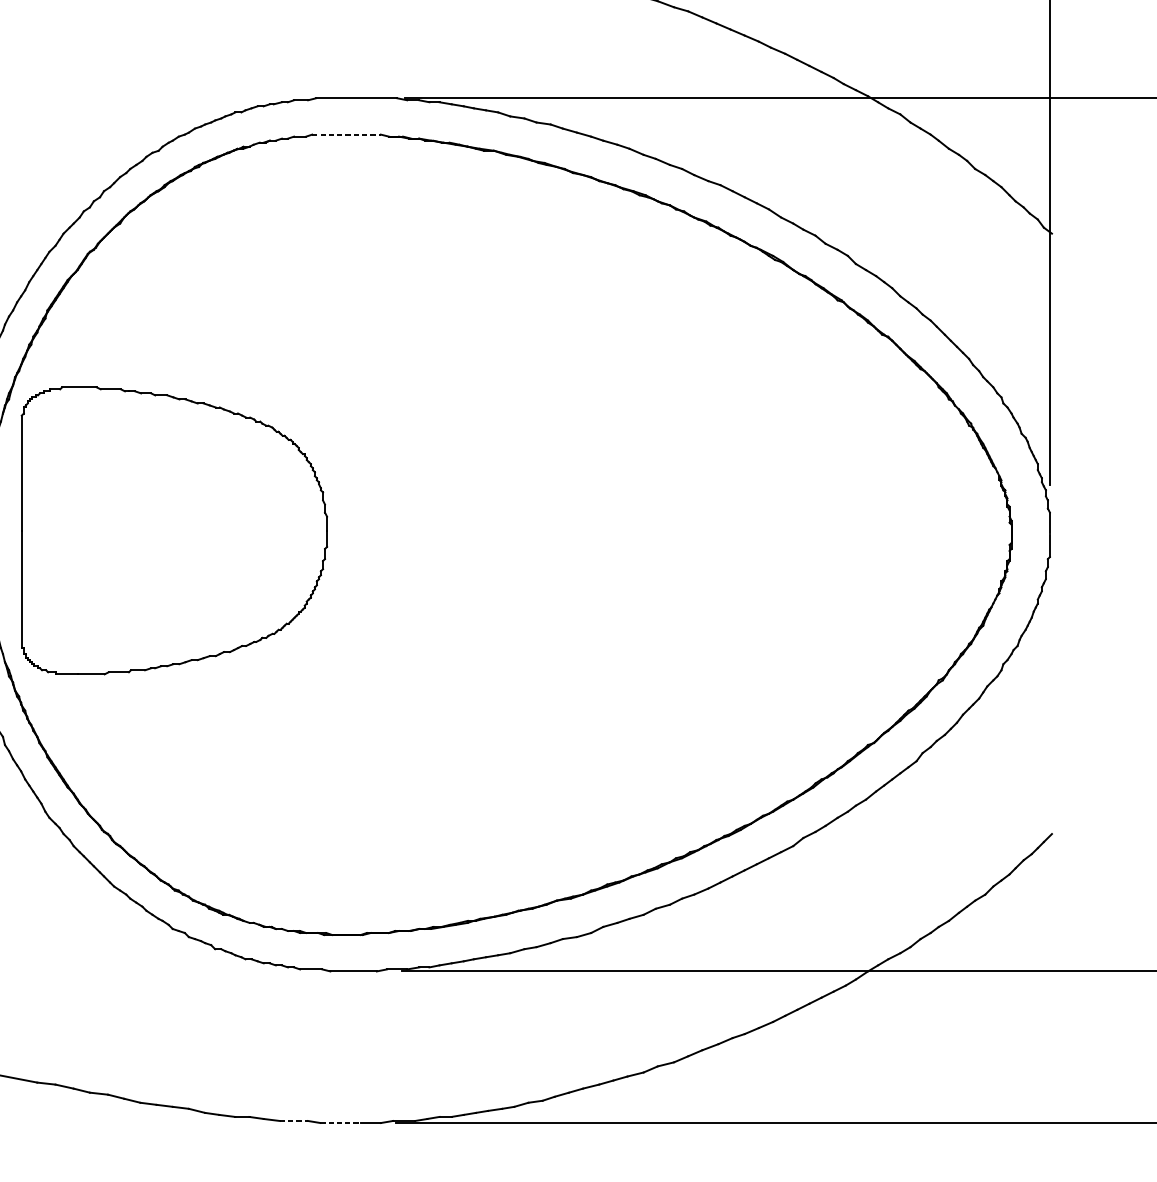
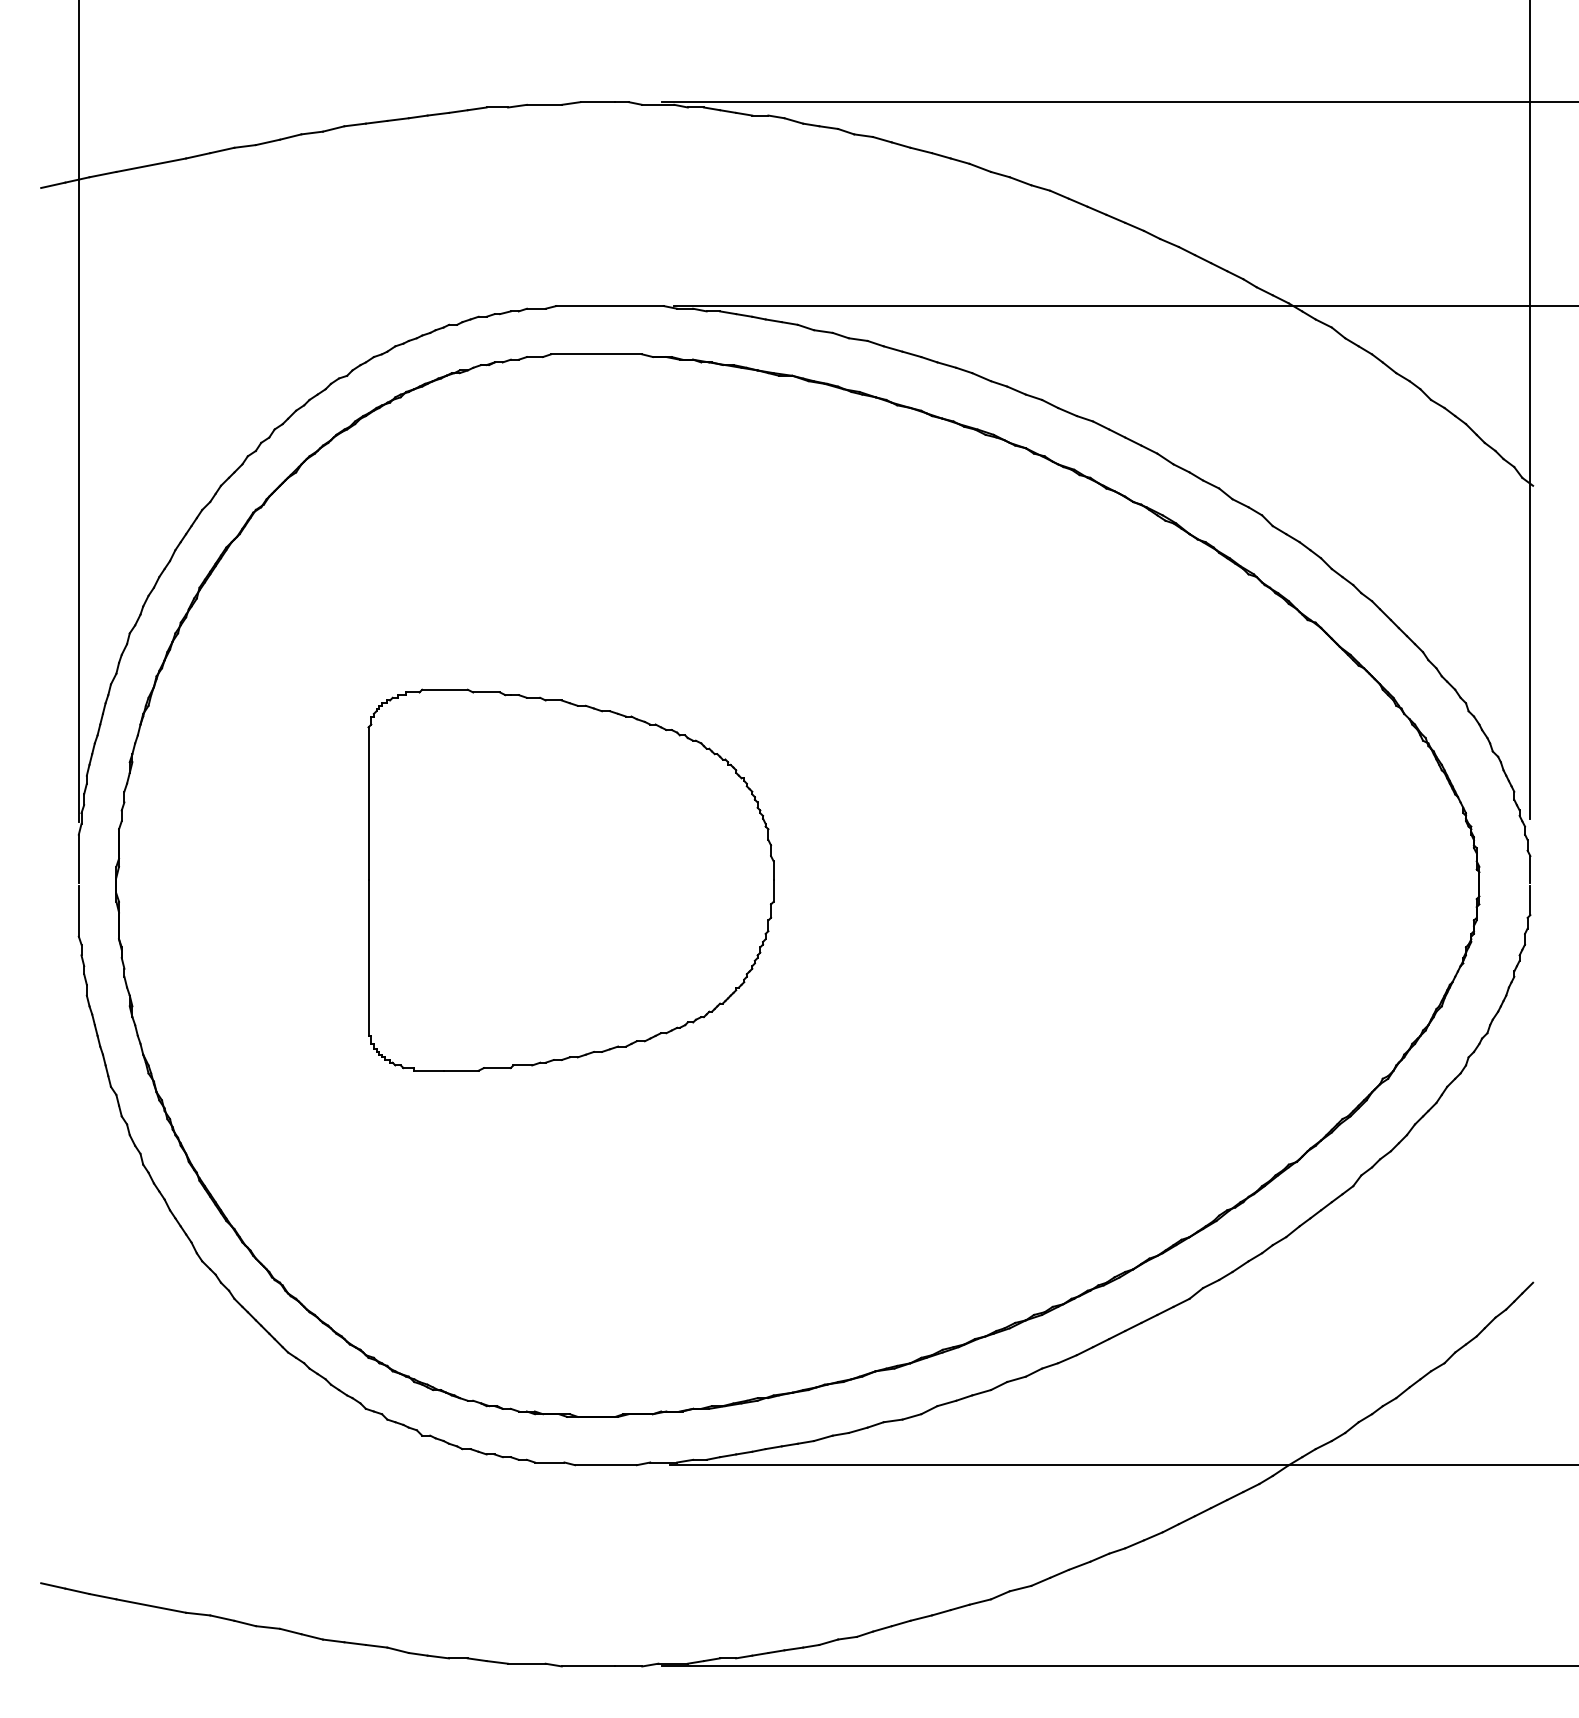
line: (346, 134) -> (596, 354), dashed -> solid
part: (173, 530) -> (570, 879), moved
line: (293, 1120) -> (526, 1663), dashed -> solid
line: (340, 1123) -> (588, 1666), dashed -> solid

